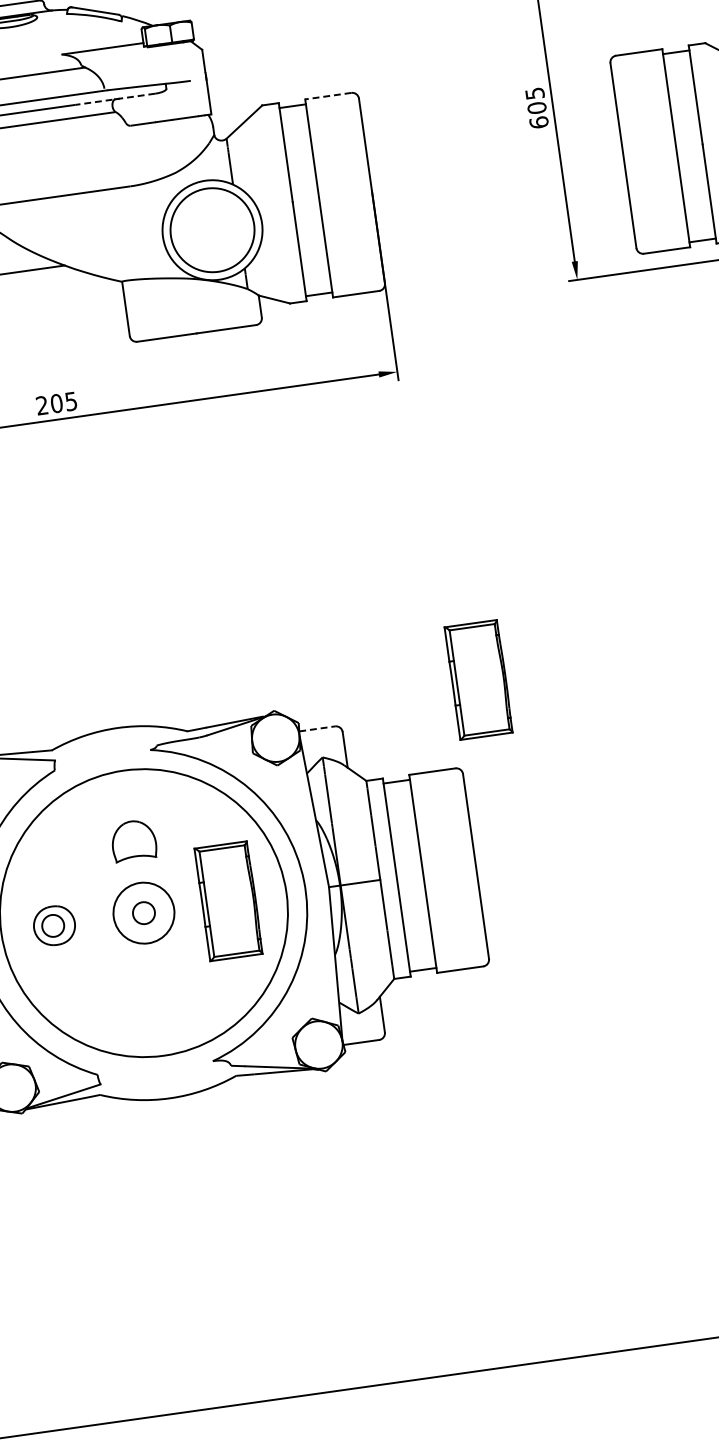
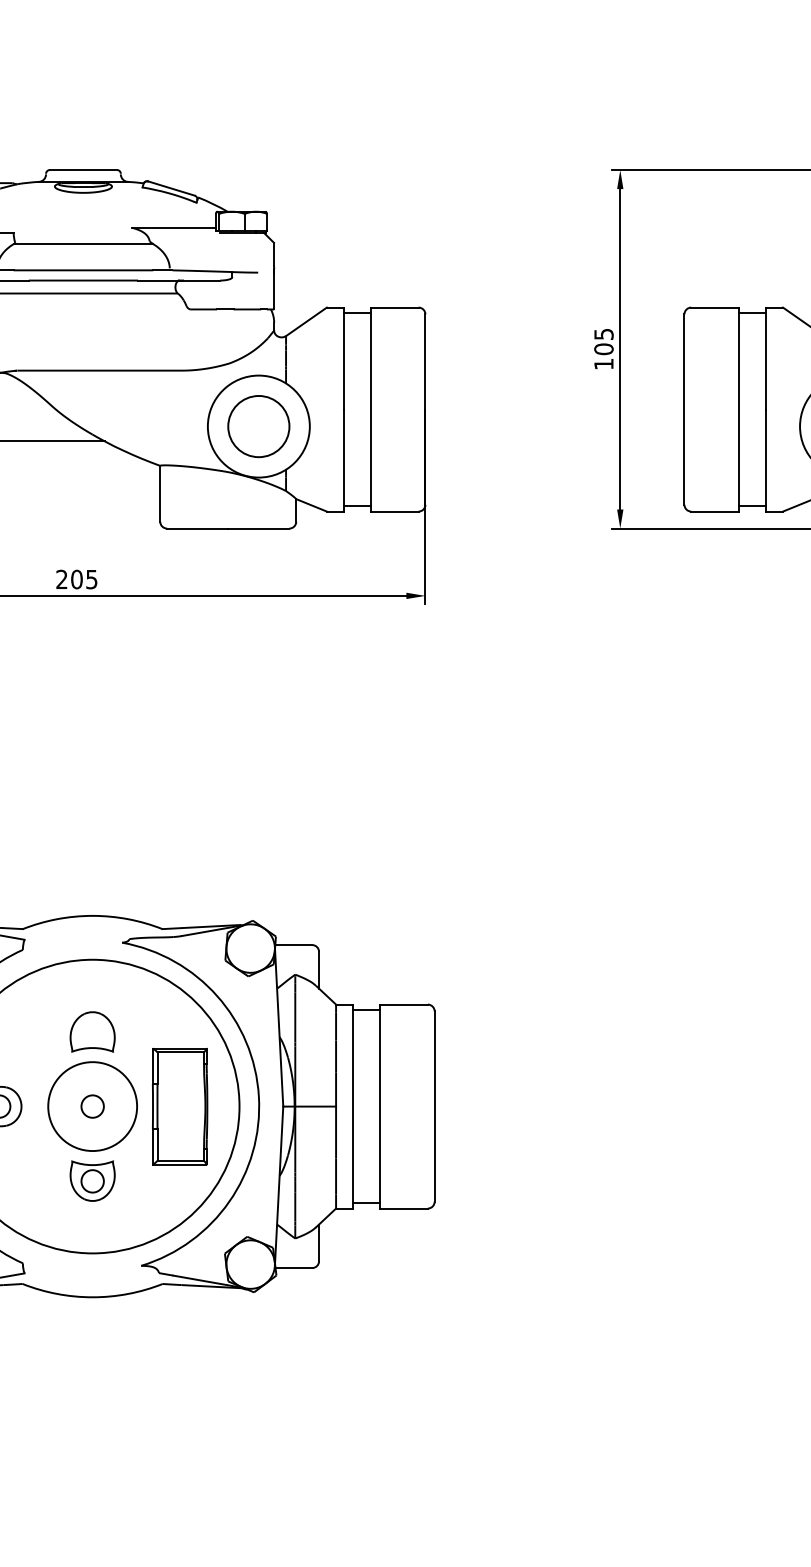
line: (327, 96) -> (394, 307), dashed -> solid
line: (114, 99) -> (178, 280), dashed -> solid
text: (538, 121) -> (603, 363), 605 -> 105
circle: (212, 230) -> (258, 426), size x0.71
part: (479, 679) -> (464, 918), removed
line: (317, 729) -> (294, 945), dashed -> solid
circle: (143, 913) -> (92, 1106), size x1.43
part: (153, 984) -> (92, 1180), added

